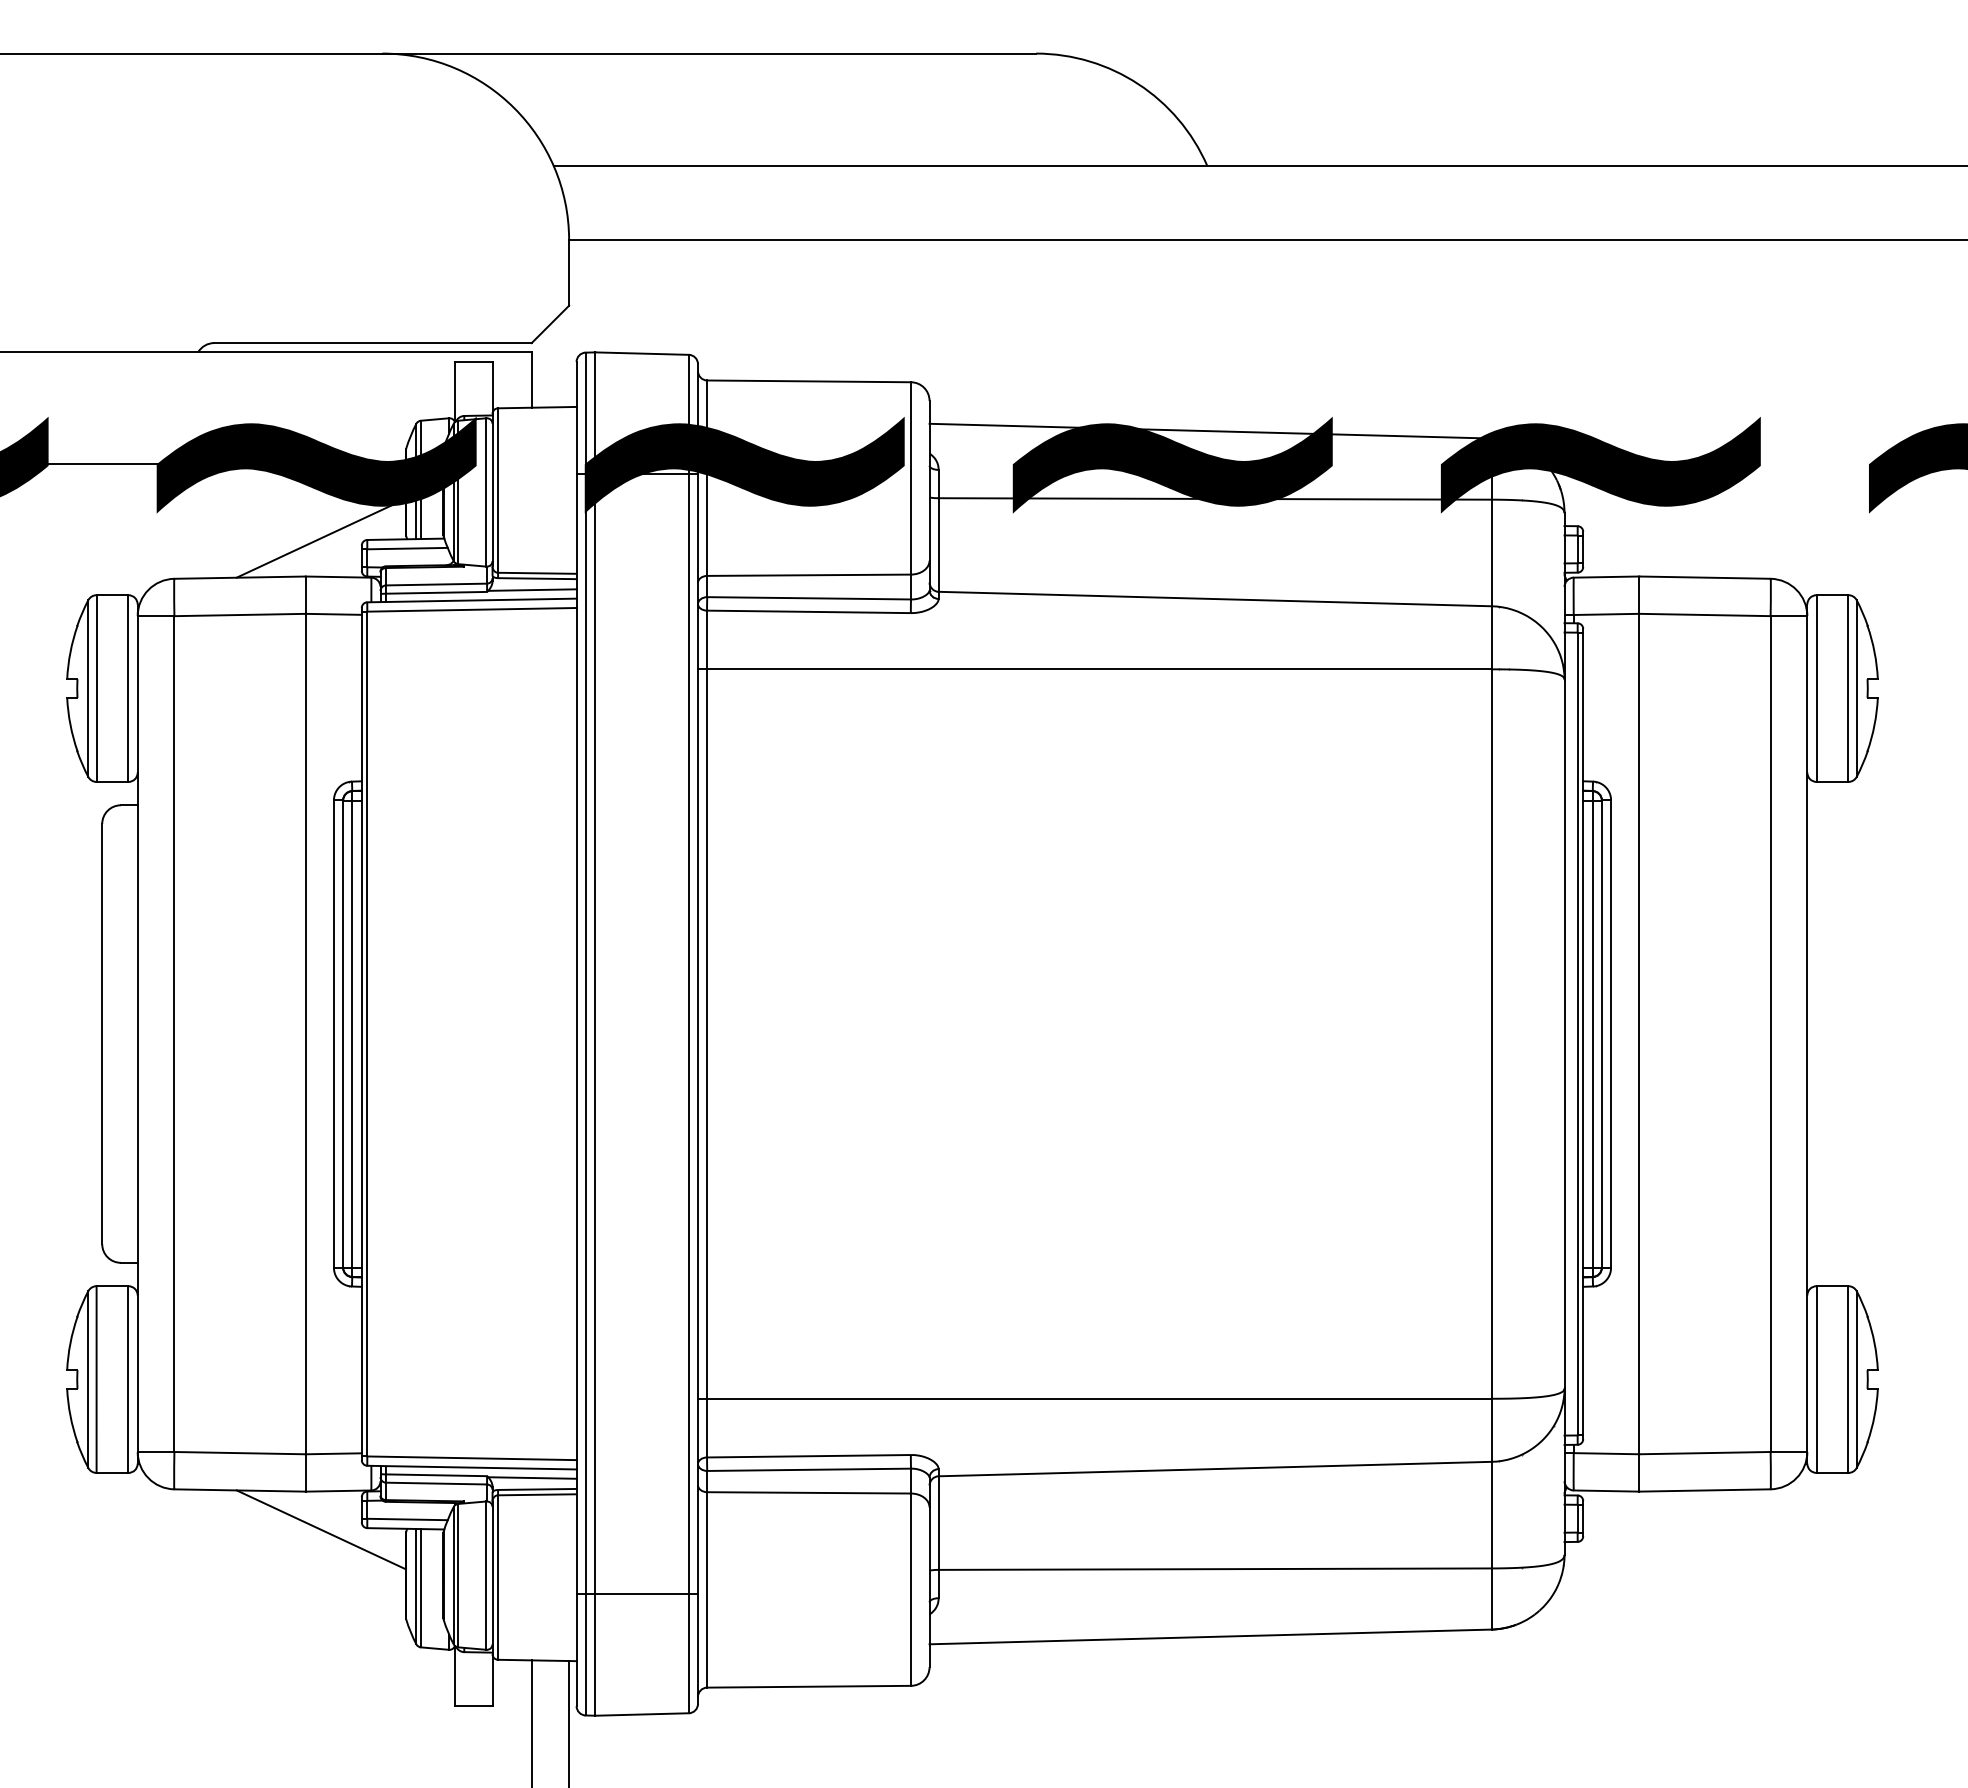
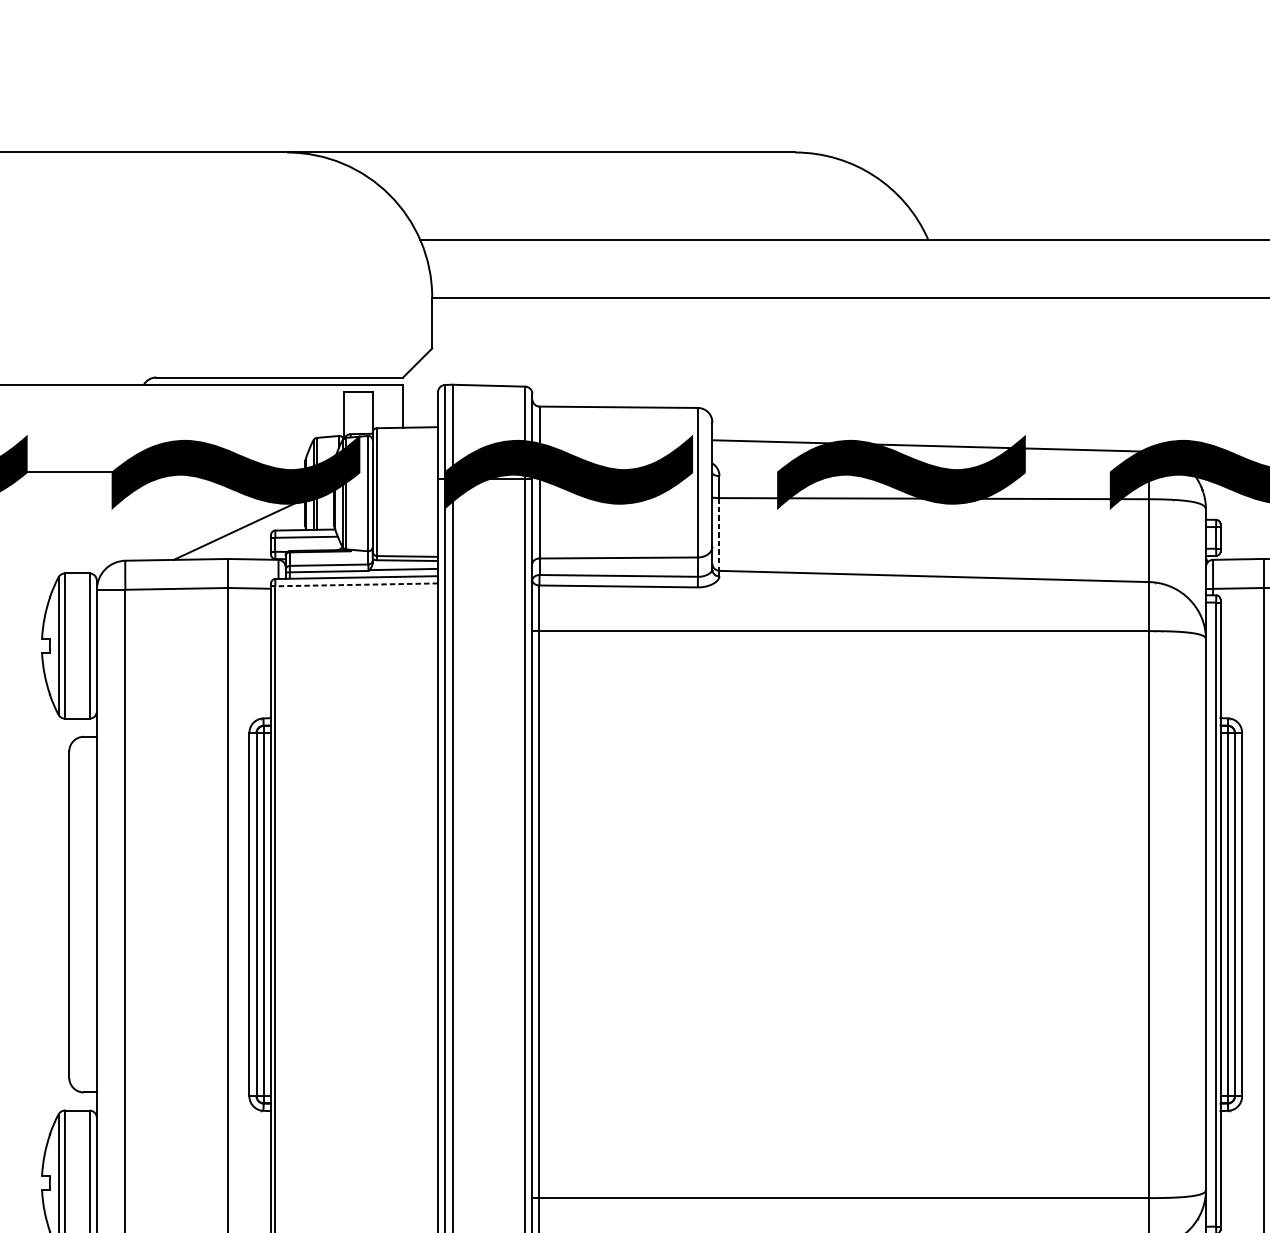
line: (938, 545) -> (719, 534), solid -> dashed
line: (471, 609) -> (356, 584), solid -> dashed

